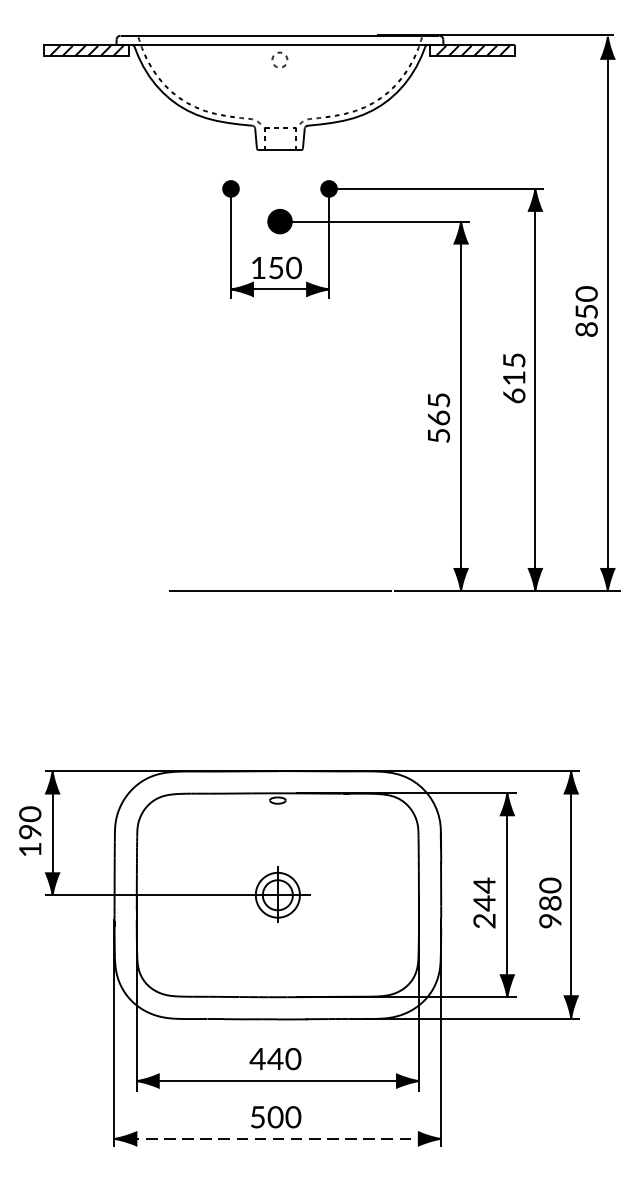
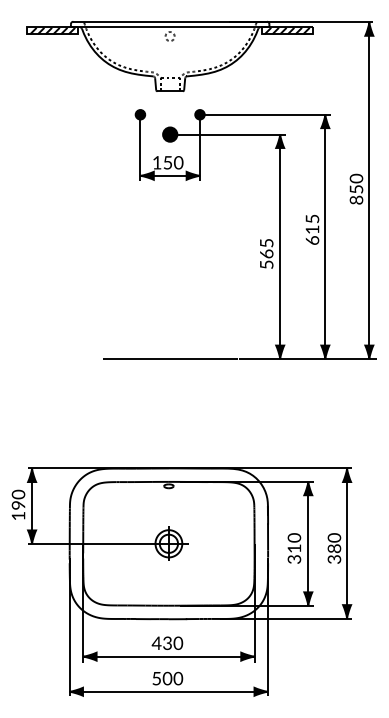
text: (484, 902) -> (294, 548), 244 -> 310
text: (550, 921) -> (334, 559), 980 -> 380
text: (275, 1059) -> (167, 643), 440 -> 430
line: (277, 1138) -> (168, 691), dashed -> solid

